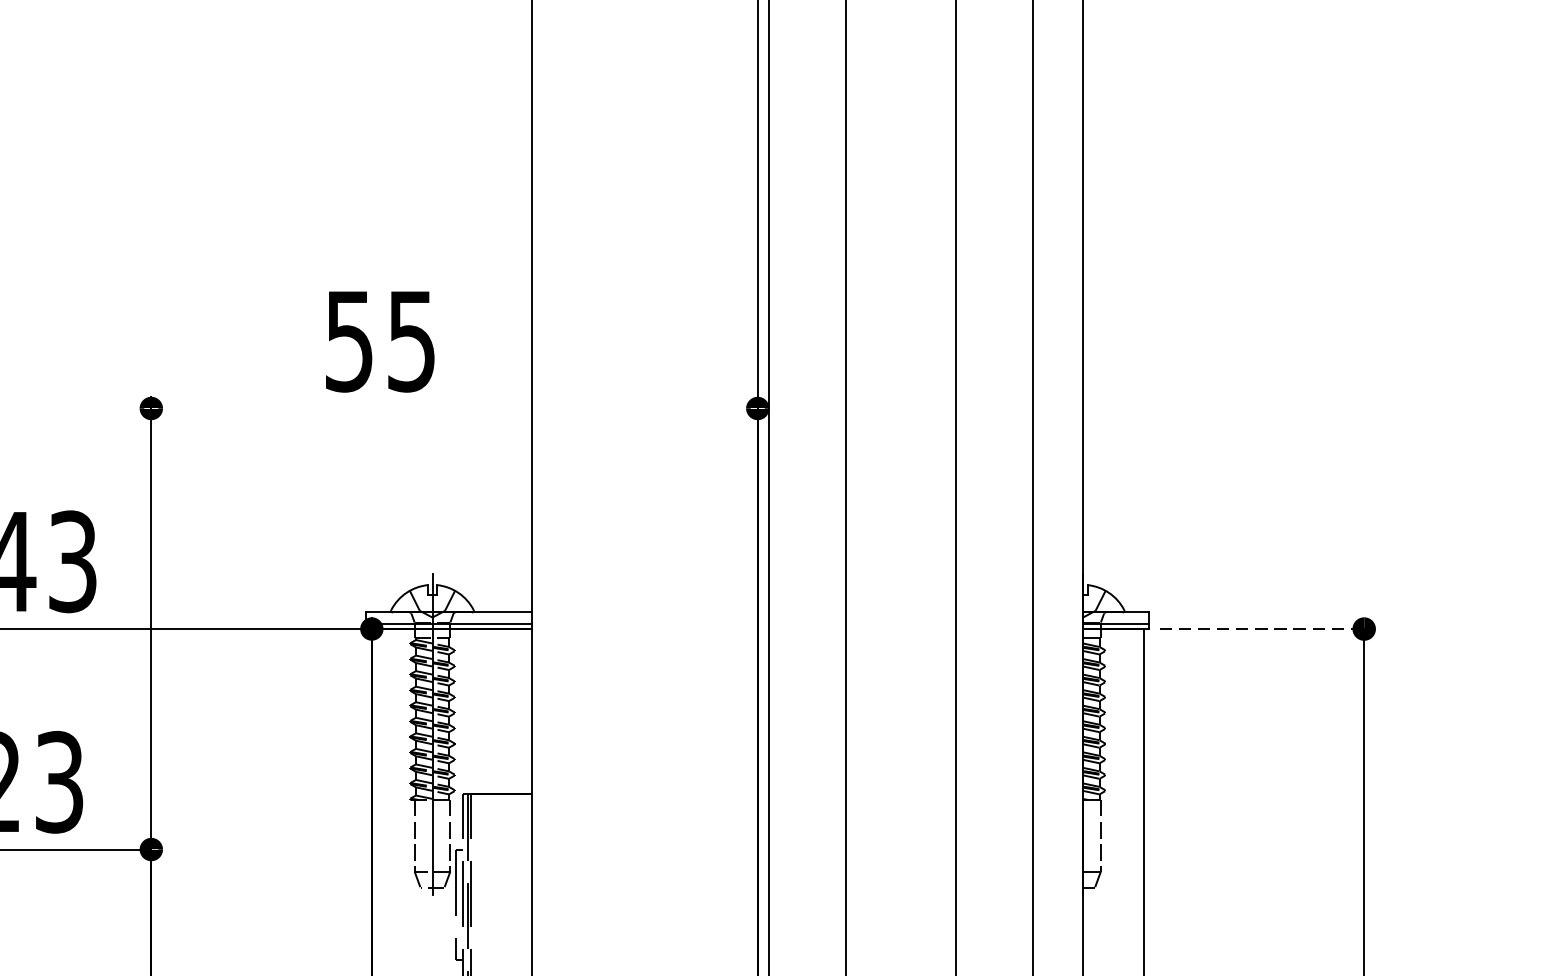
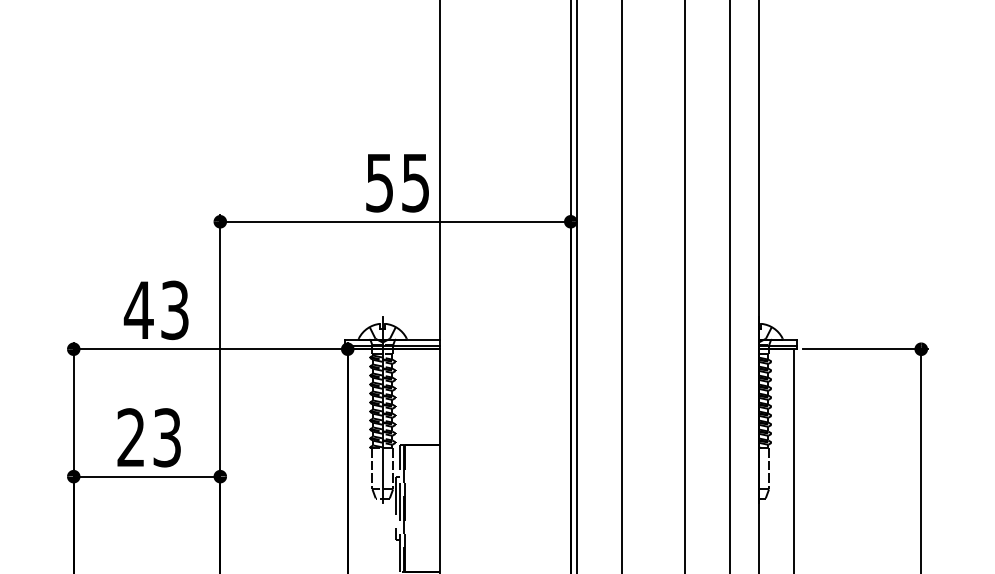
text: (380, 342) -> (397, 183), moved
line: (454, 408) -> (395, 221), added
line: (1267, 629) -> (865, 349), dashed -> solid

